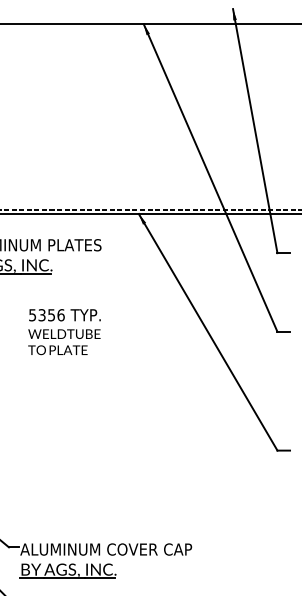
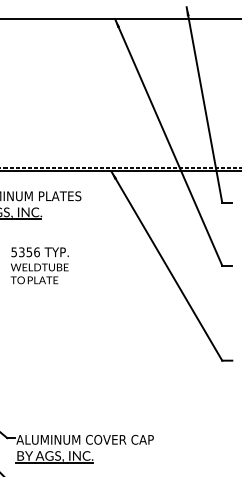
text: (64, 332) -> (39, 266), moved

